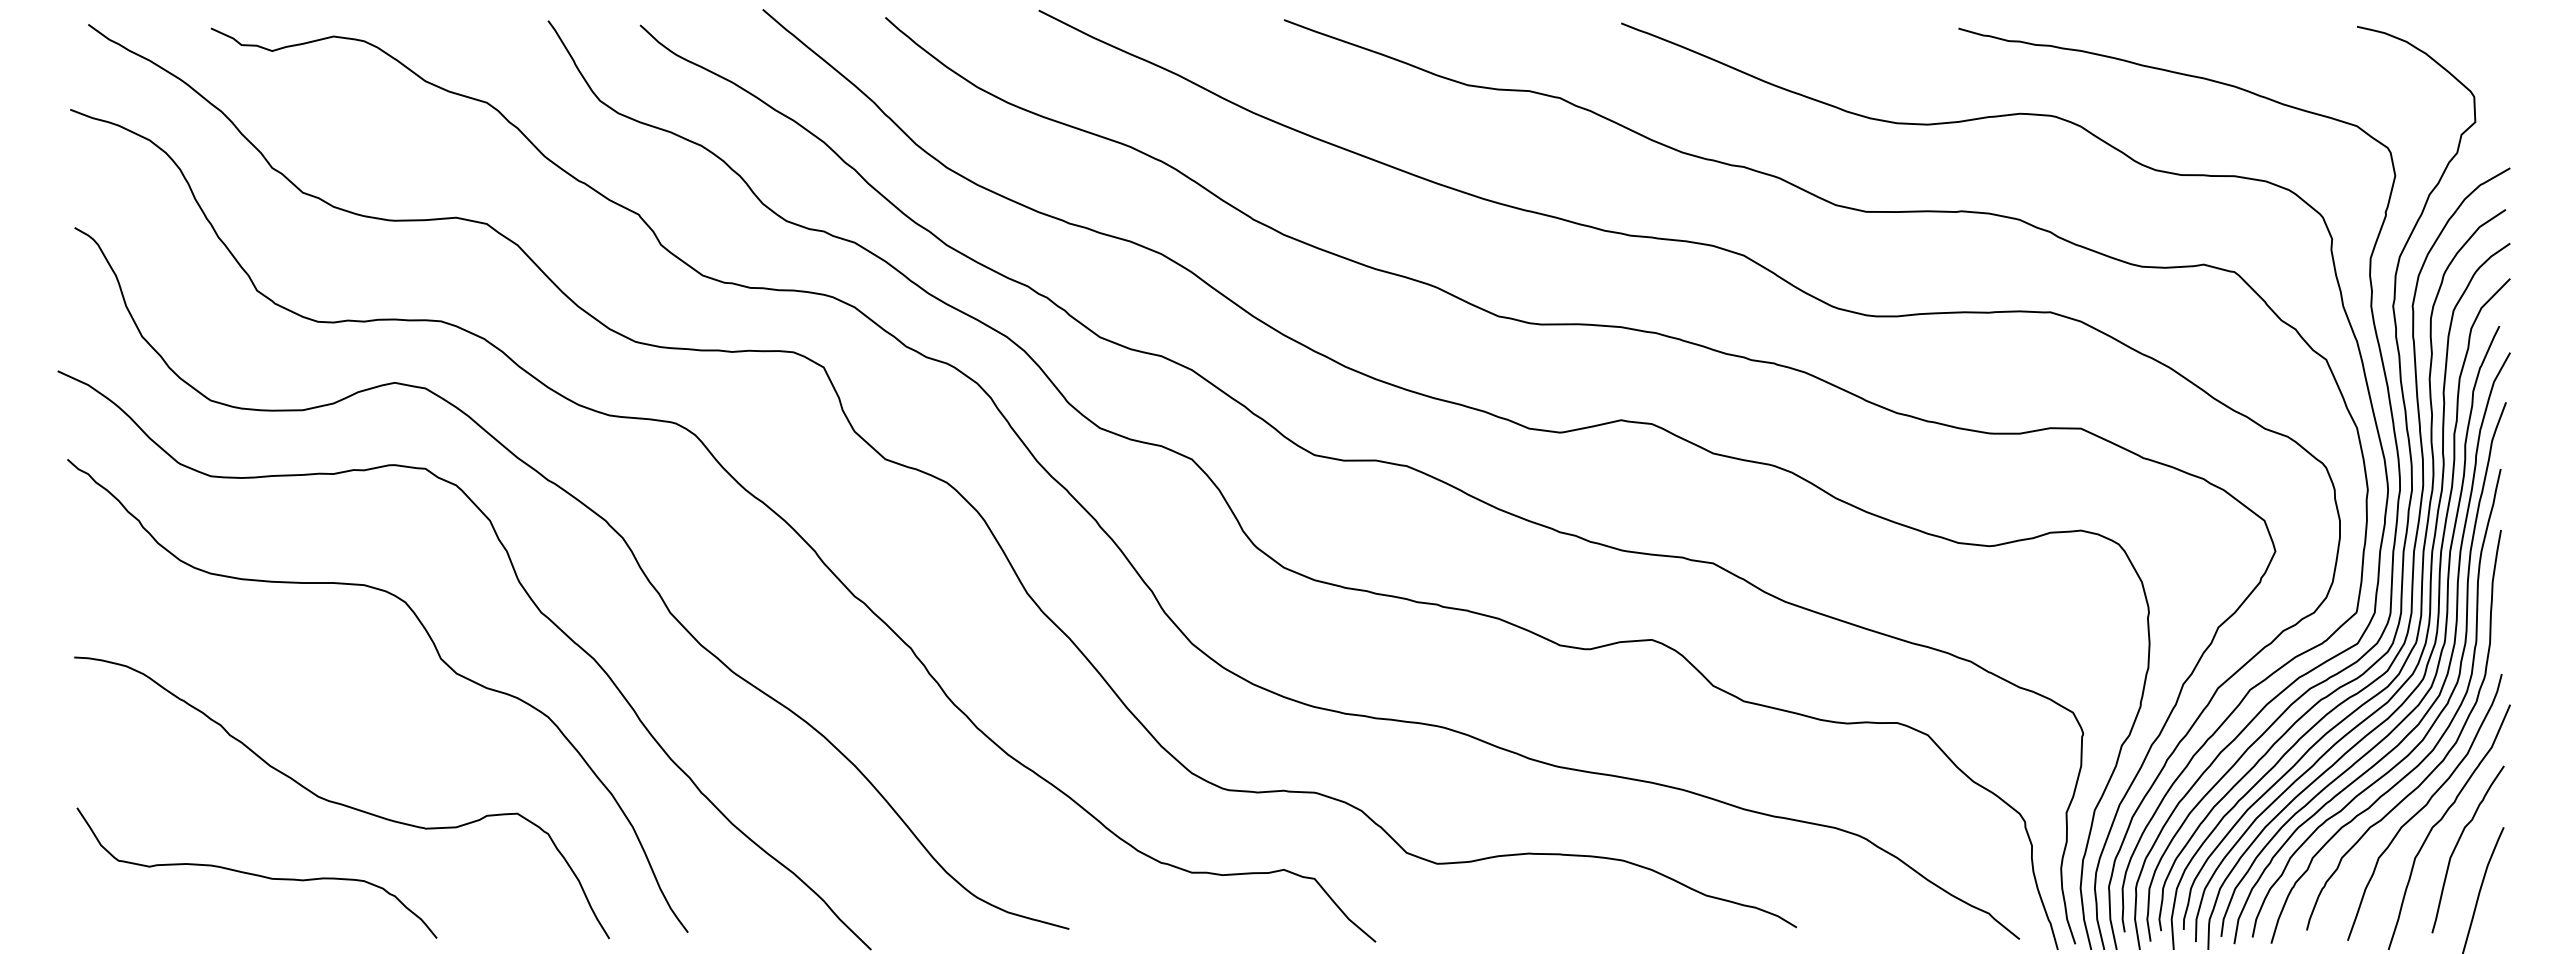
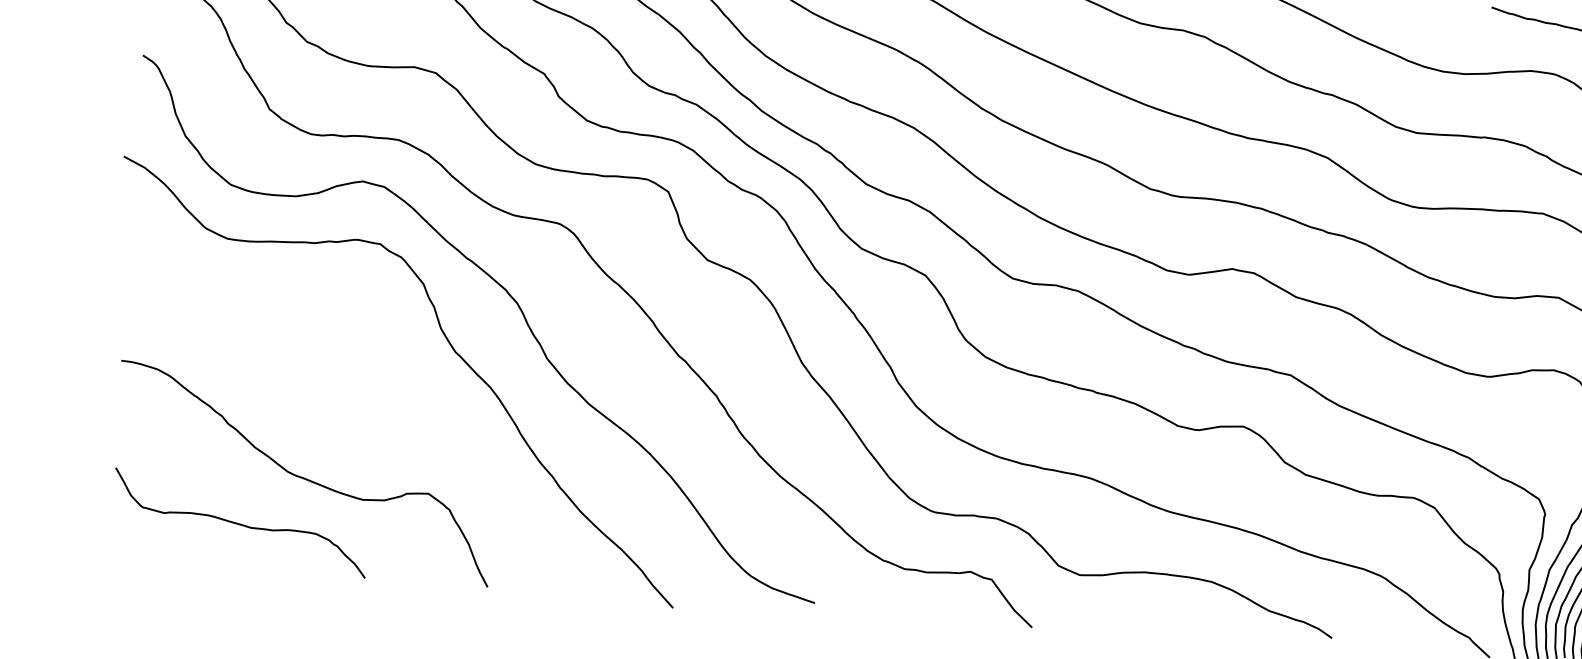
curve: (439, 658) -> (380, 379), removed

